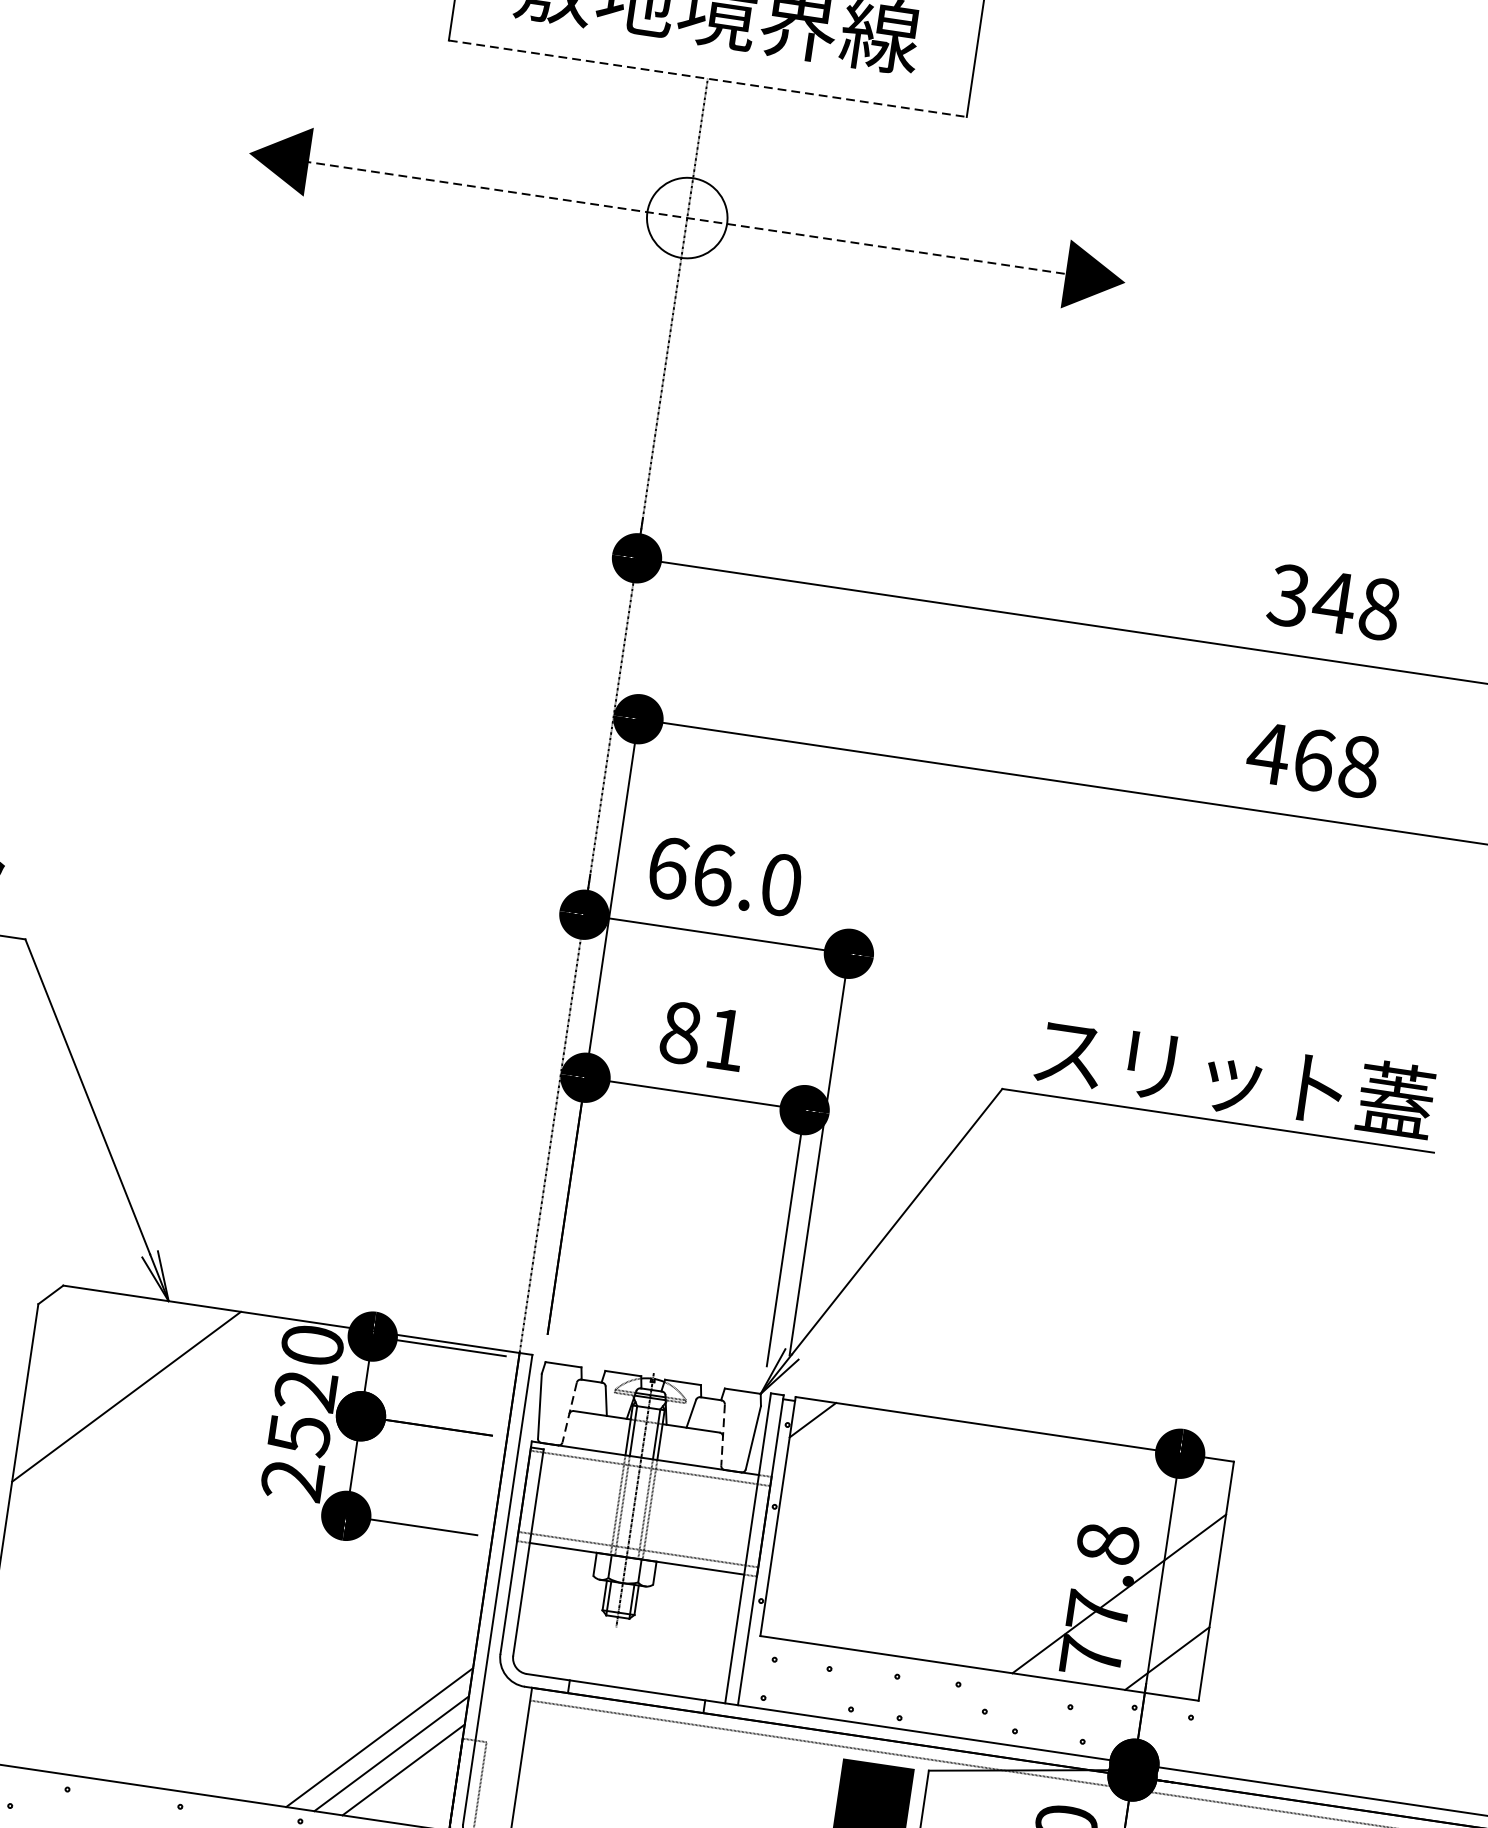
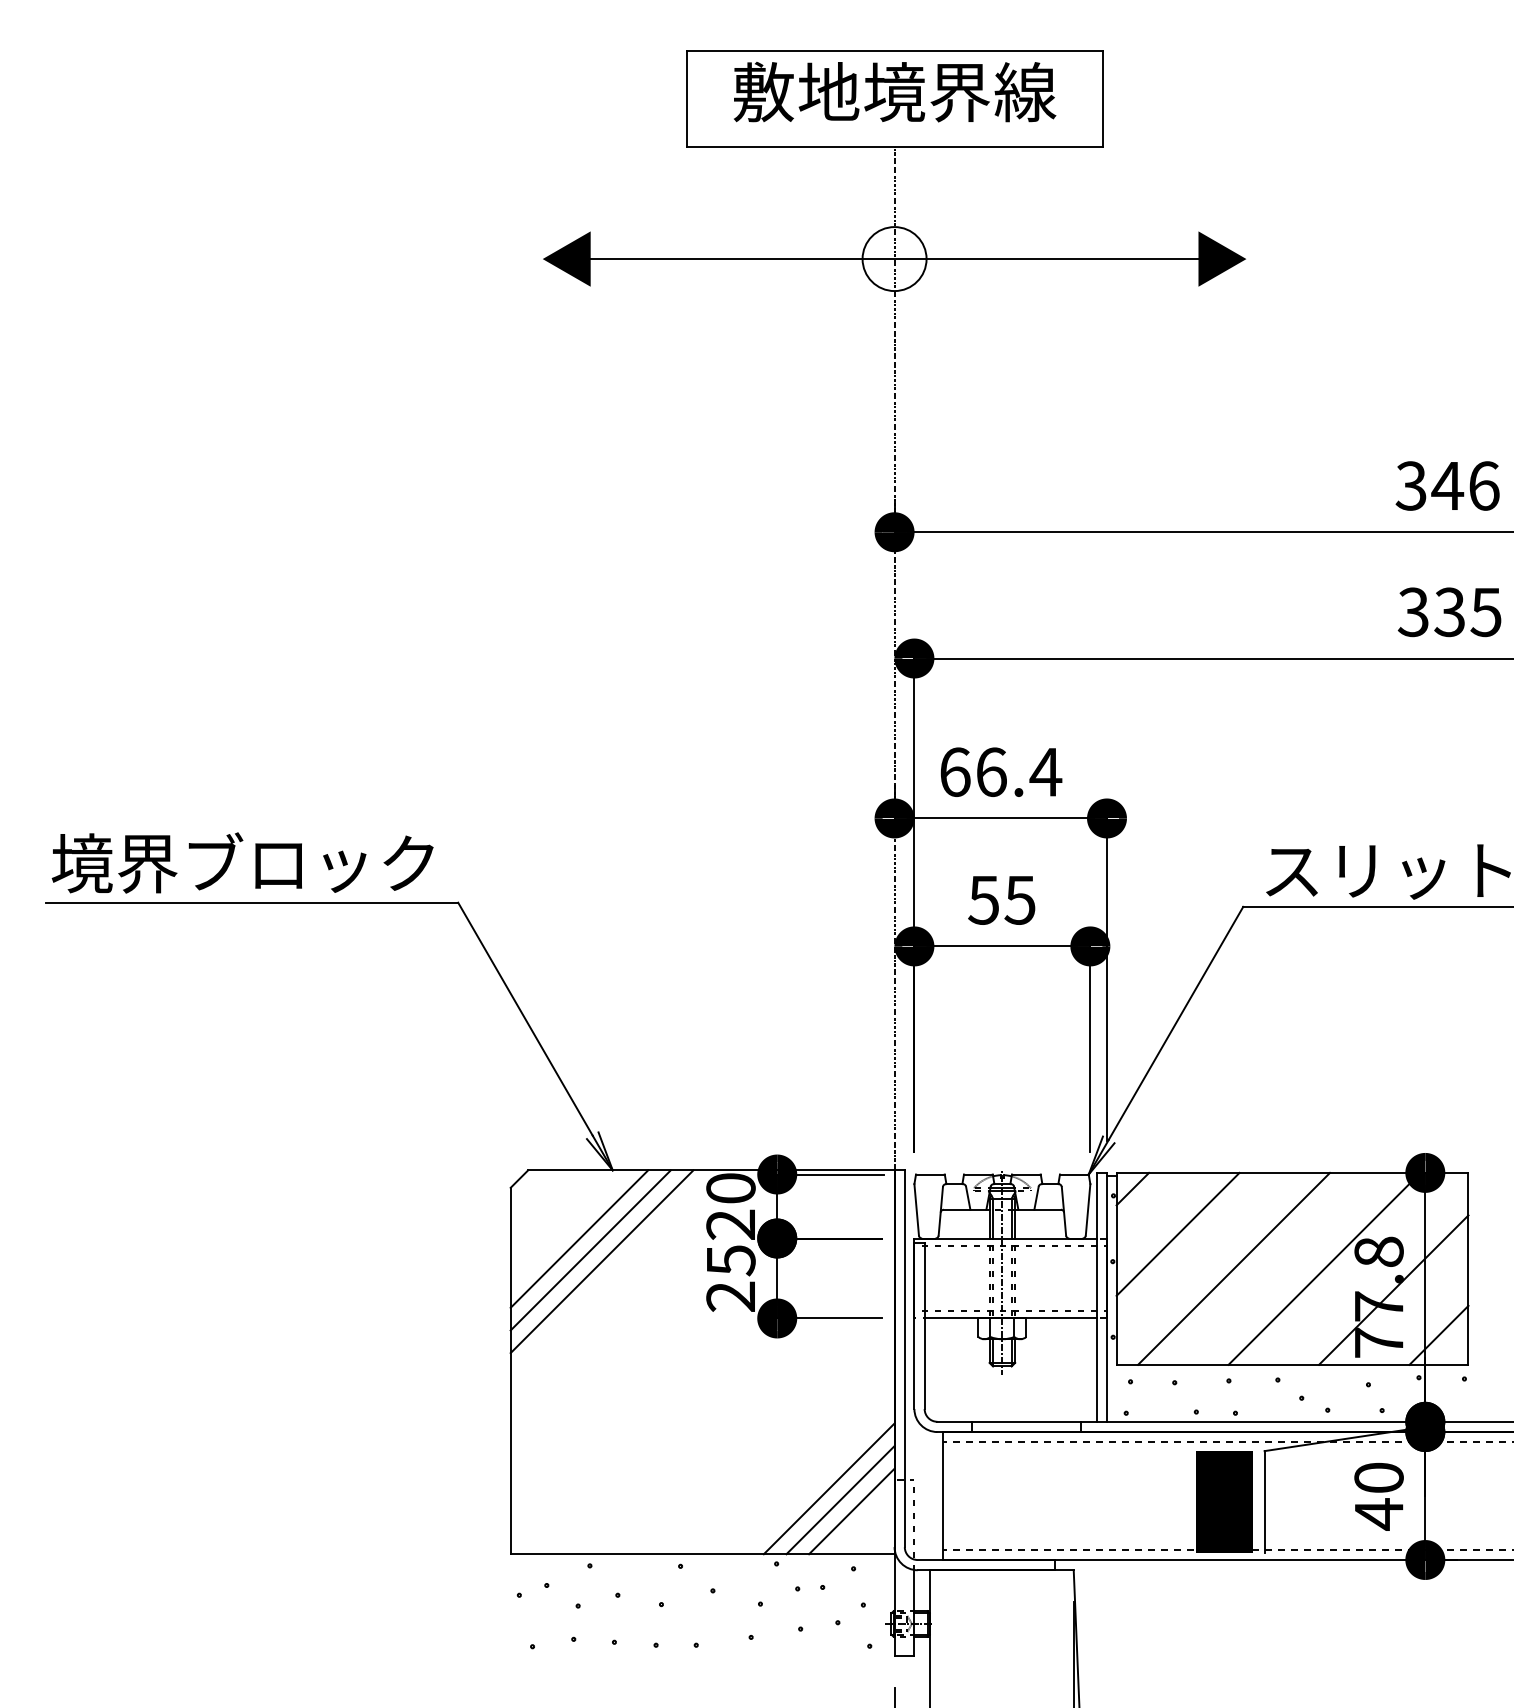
line: (707, 79) -> (894, 147), dashed -> solid
line: (687, 218) -> (894, 259), dashed -> solid
text: (1380, 608) -> (1484, 485), 348 -> 346
text: (1313, 760) -> (1449, 612), 468 -> 335
text: (780, 885) -> (1045, 772), 66.0 -> 66.4
text: (702, 1035) -> (1001, 899), 81 -> 55
line: (114, 1379) -> (579, 1238), added
line: (137, 1412) -> (601, 1261), added
line: (569, 1412) -> (940, 1211), dashed -> solid
line: (723, 1435) -> (1064, 1211), dashed -> solid
line: (860, 1483) -> (1177, 1233), added
line: (923, 1537) -> (1233, 1268), added
line: (1037, 1554) -> (1324, 1268), added

